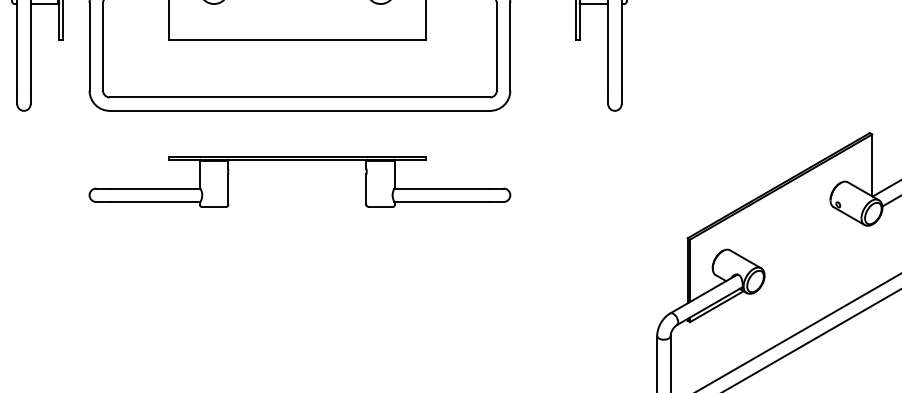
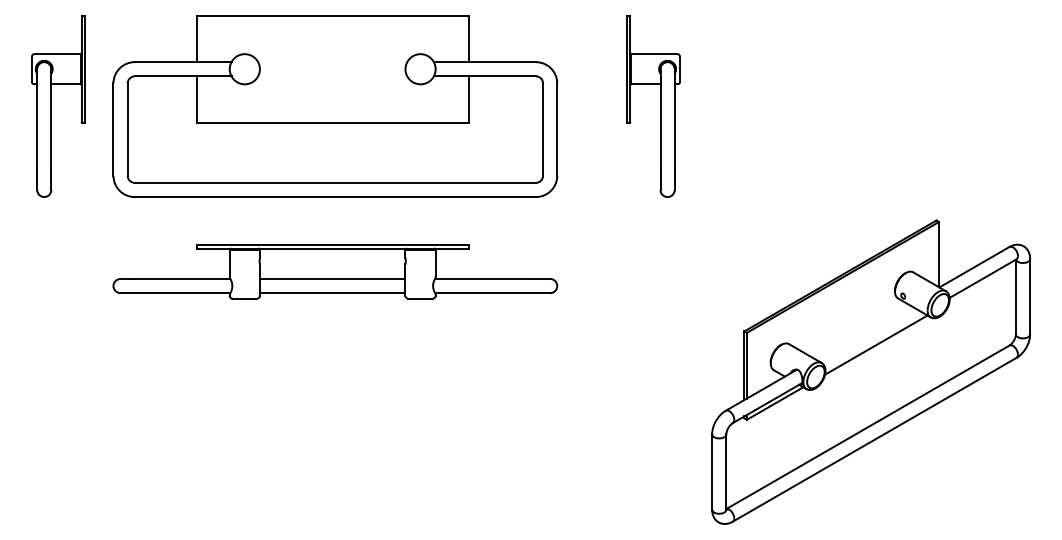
line: (297, 188) -> (332, 278), added
line: (297, 202) -> (332, 293), added
line: (813, 250) -> (876, 344), added

